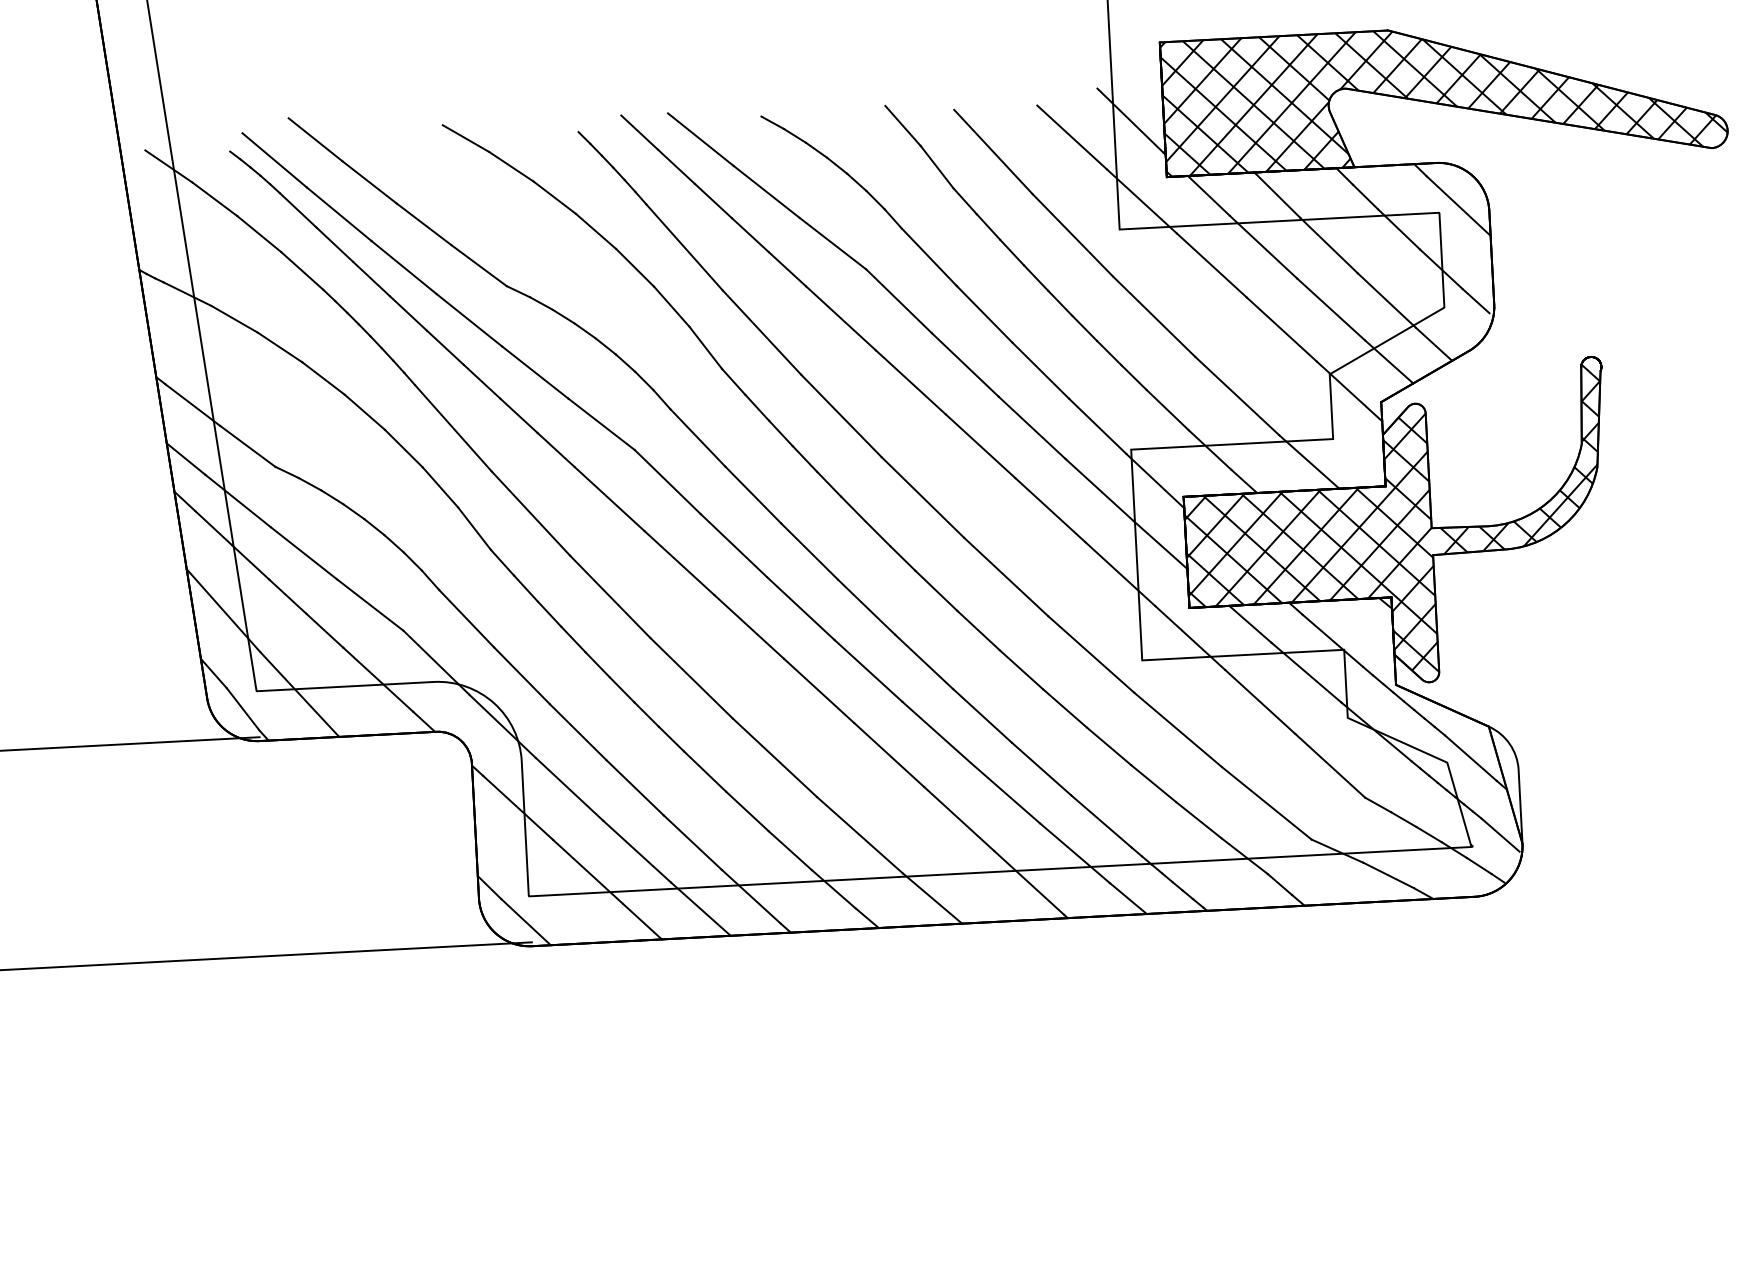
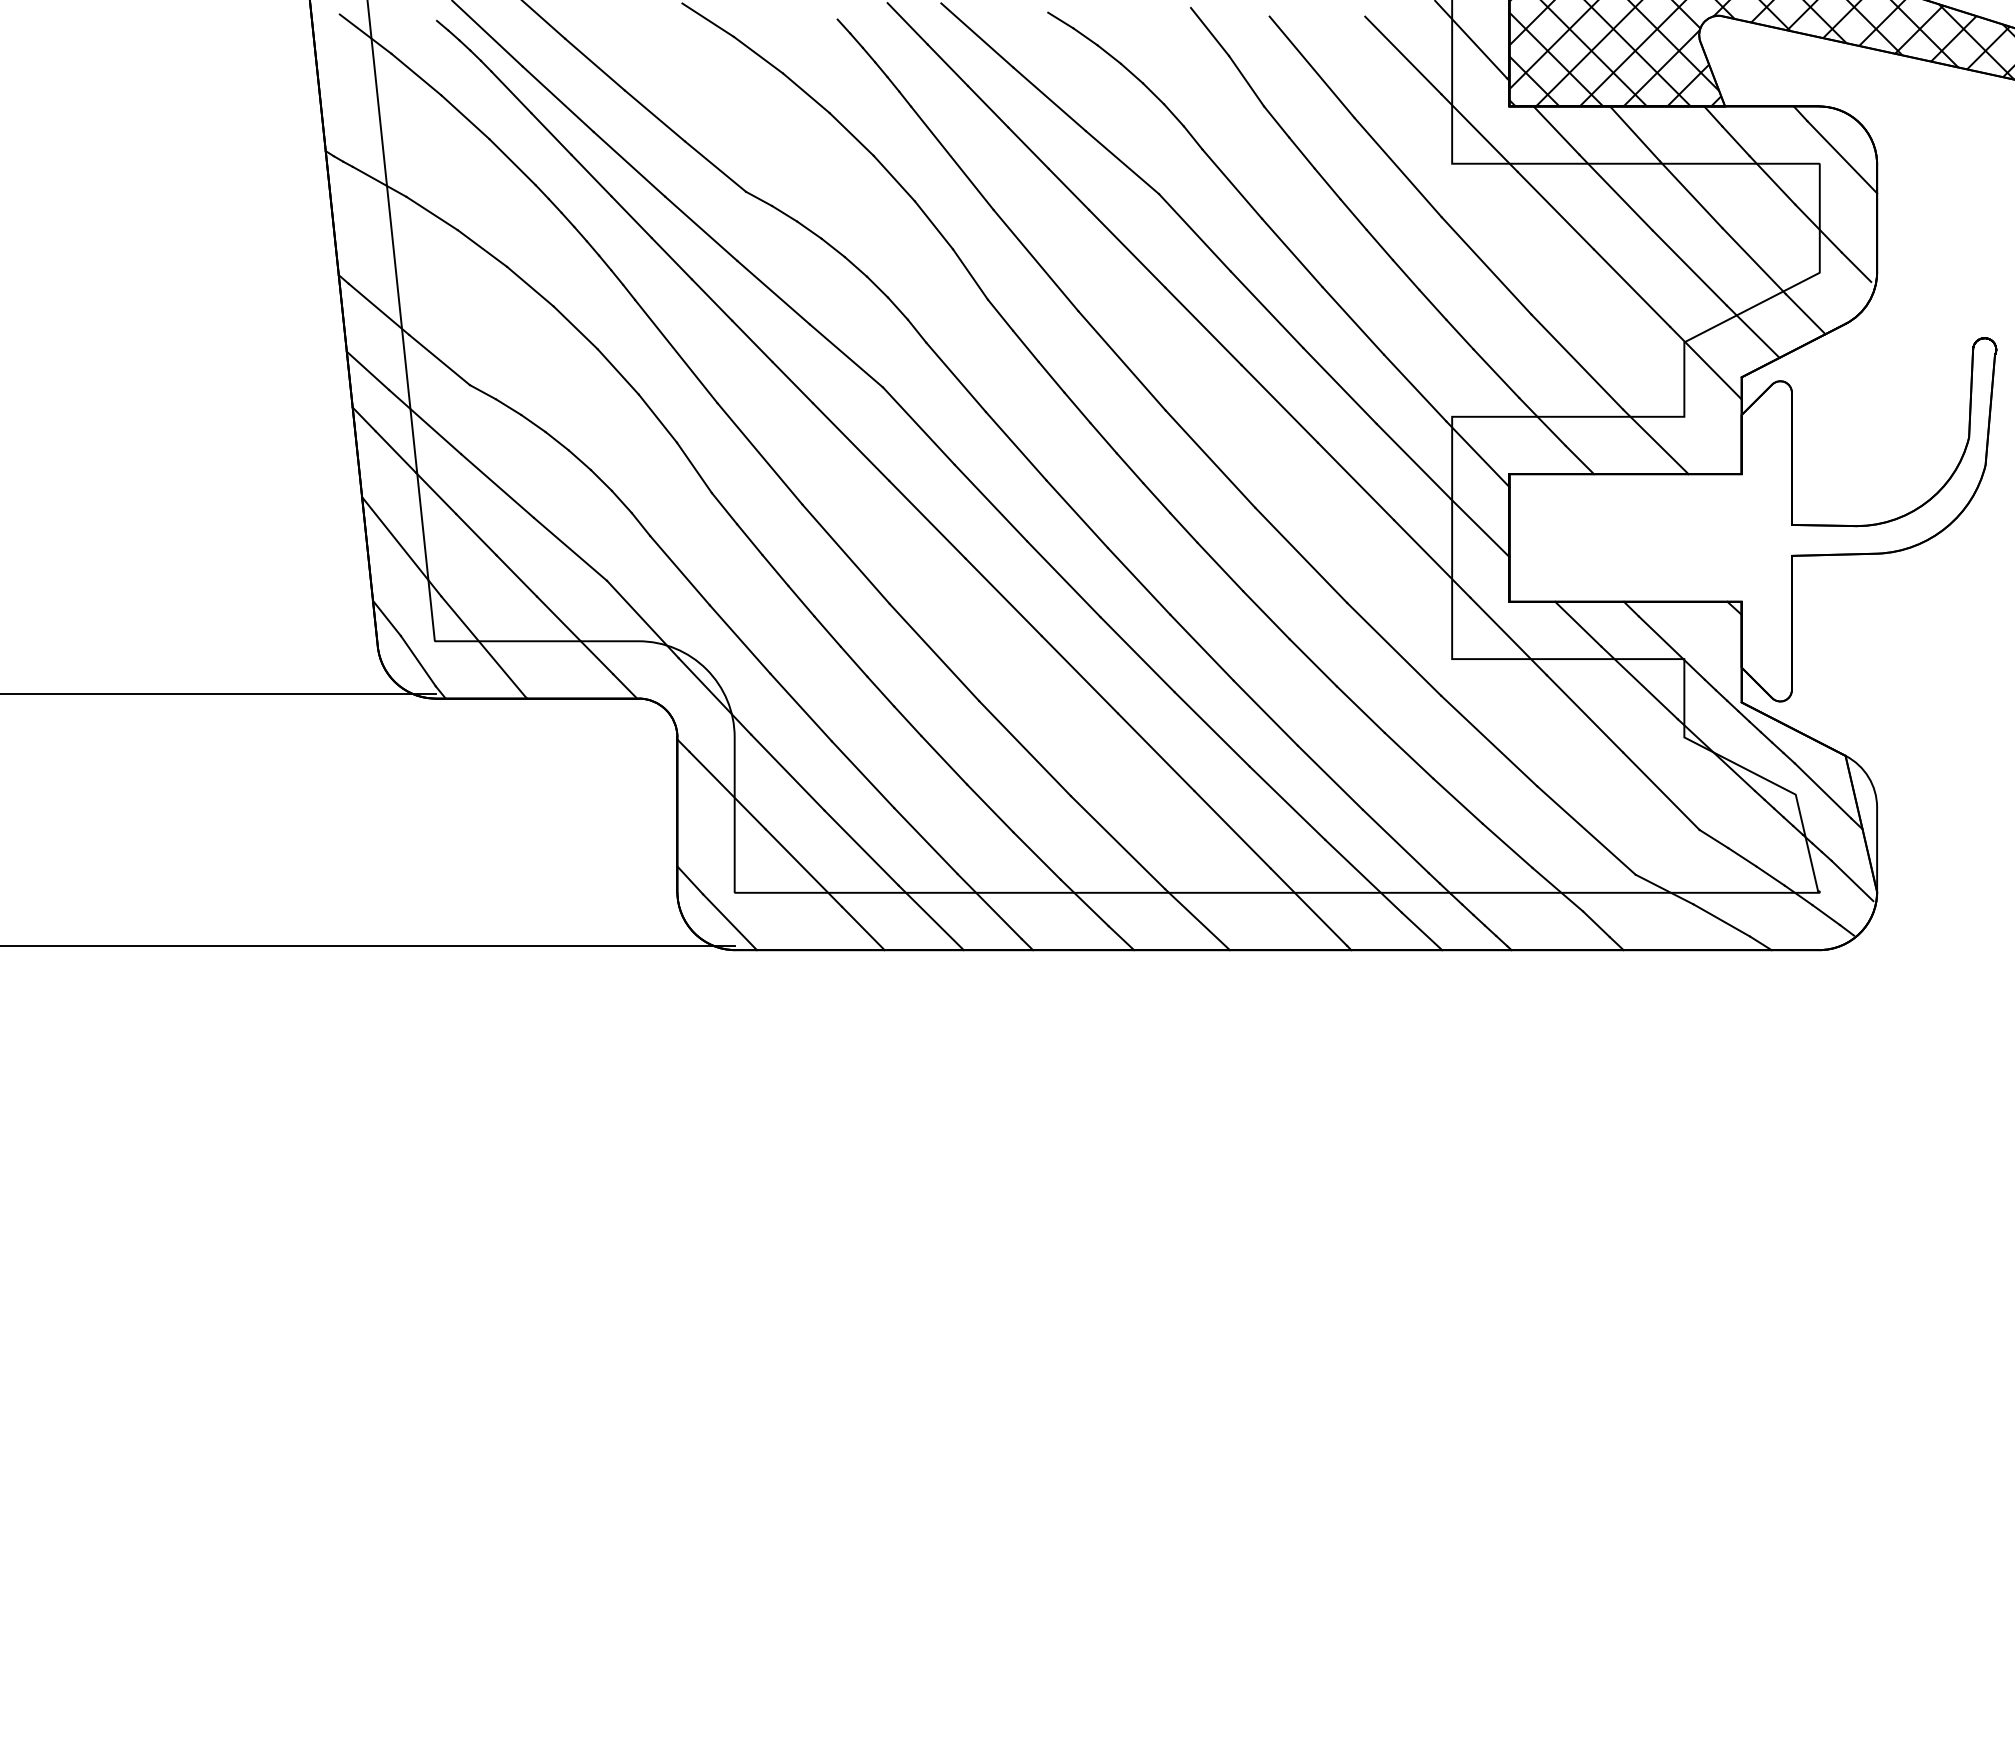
hatch: (1396, 524) -> (1751, 518), removed

